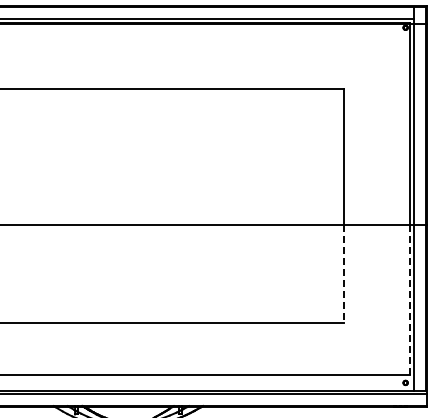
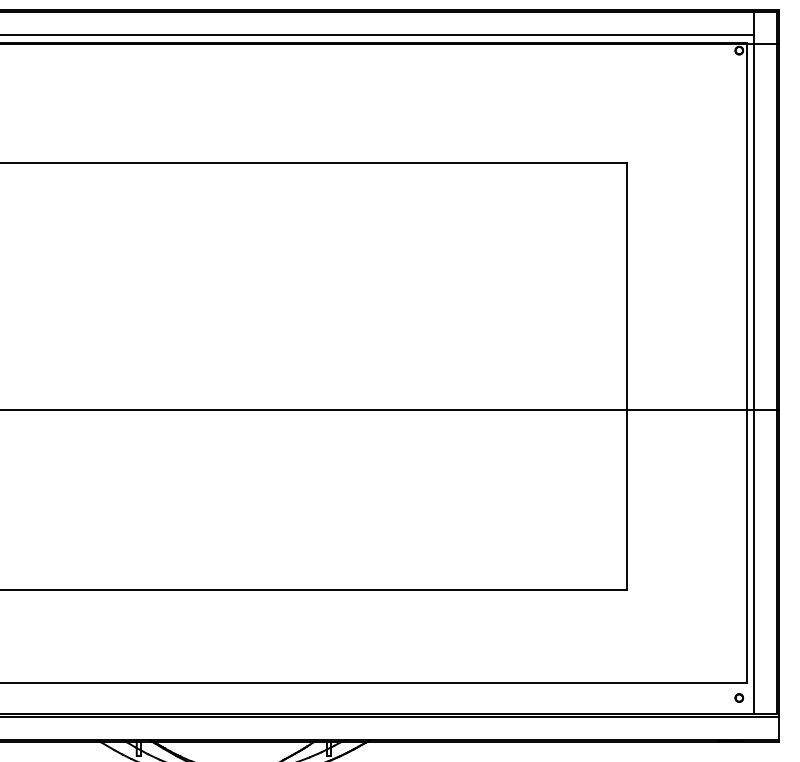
line: (343, 274) -> (626, 500), dashed -> solid
line: (409, 299) -> (746, 545), dashed -> solid

